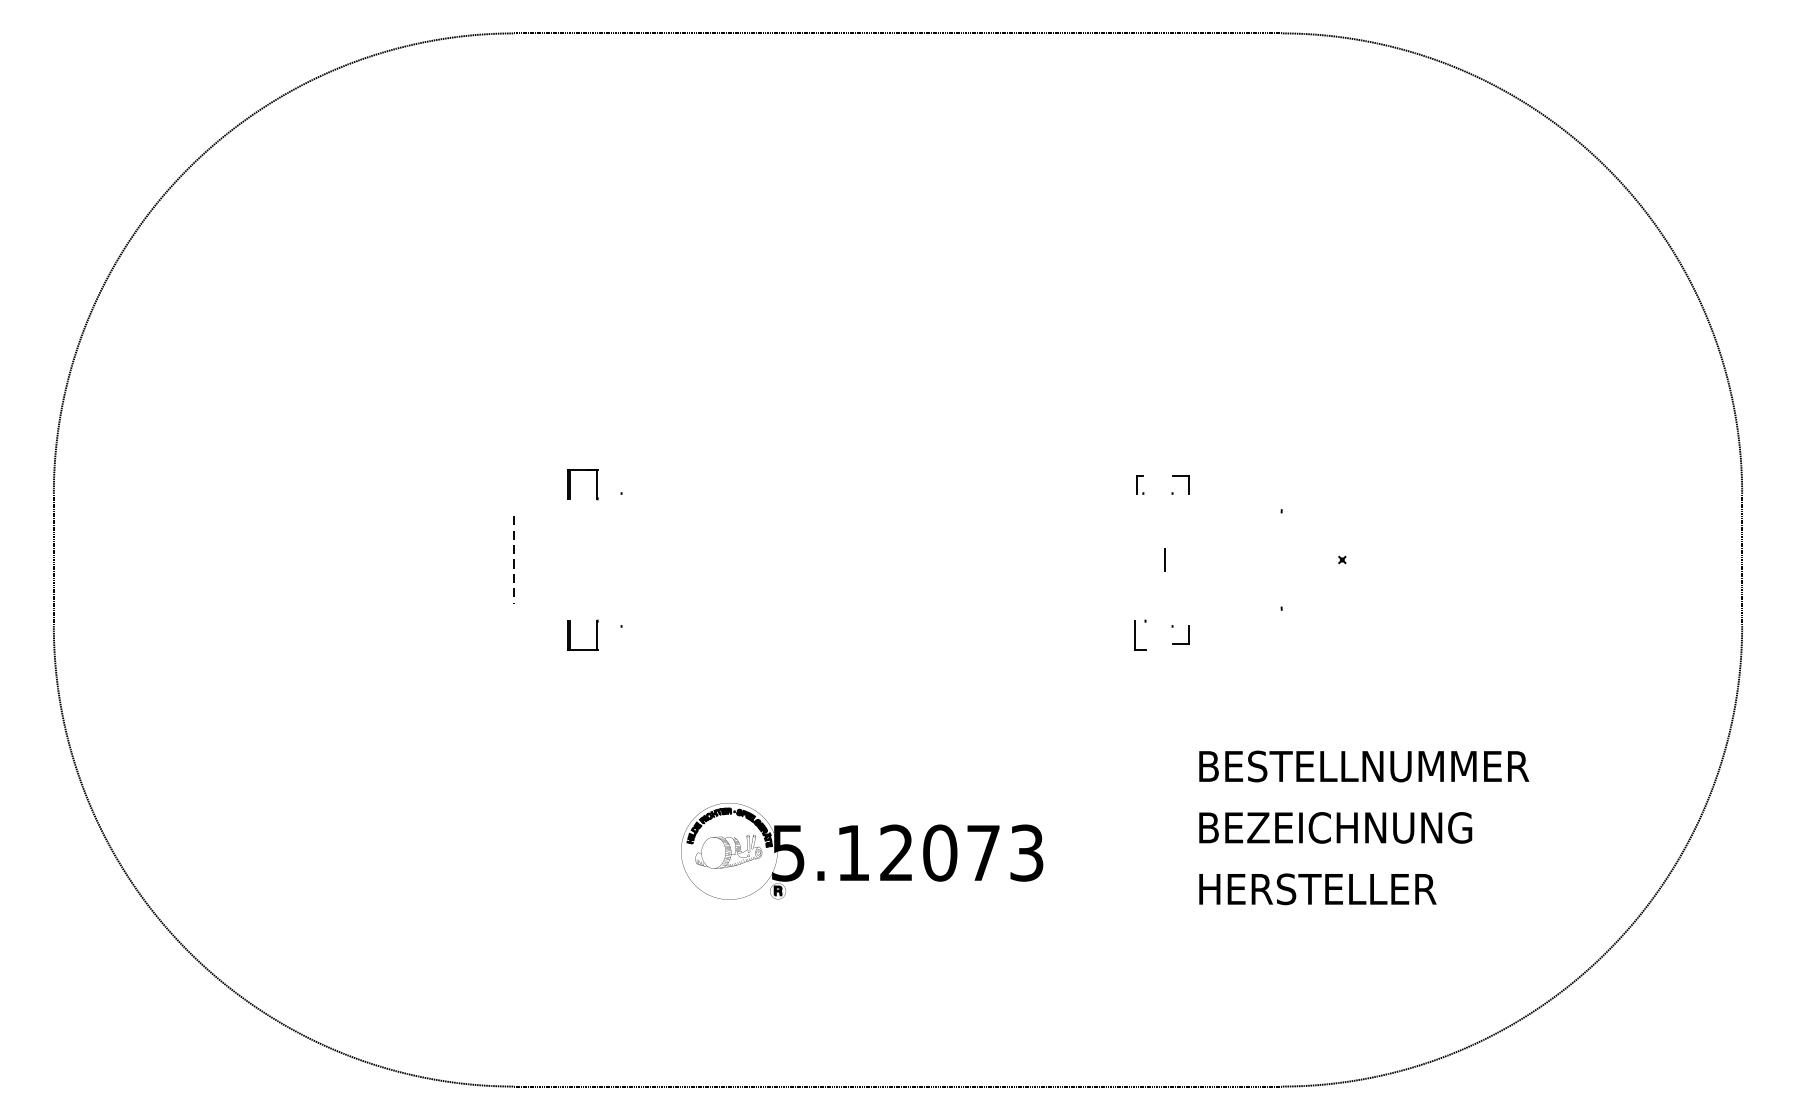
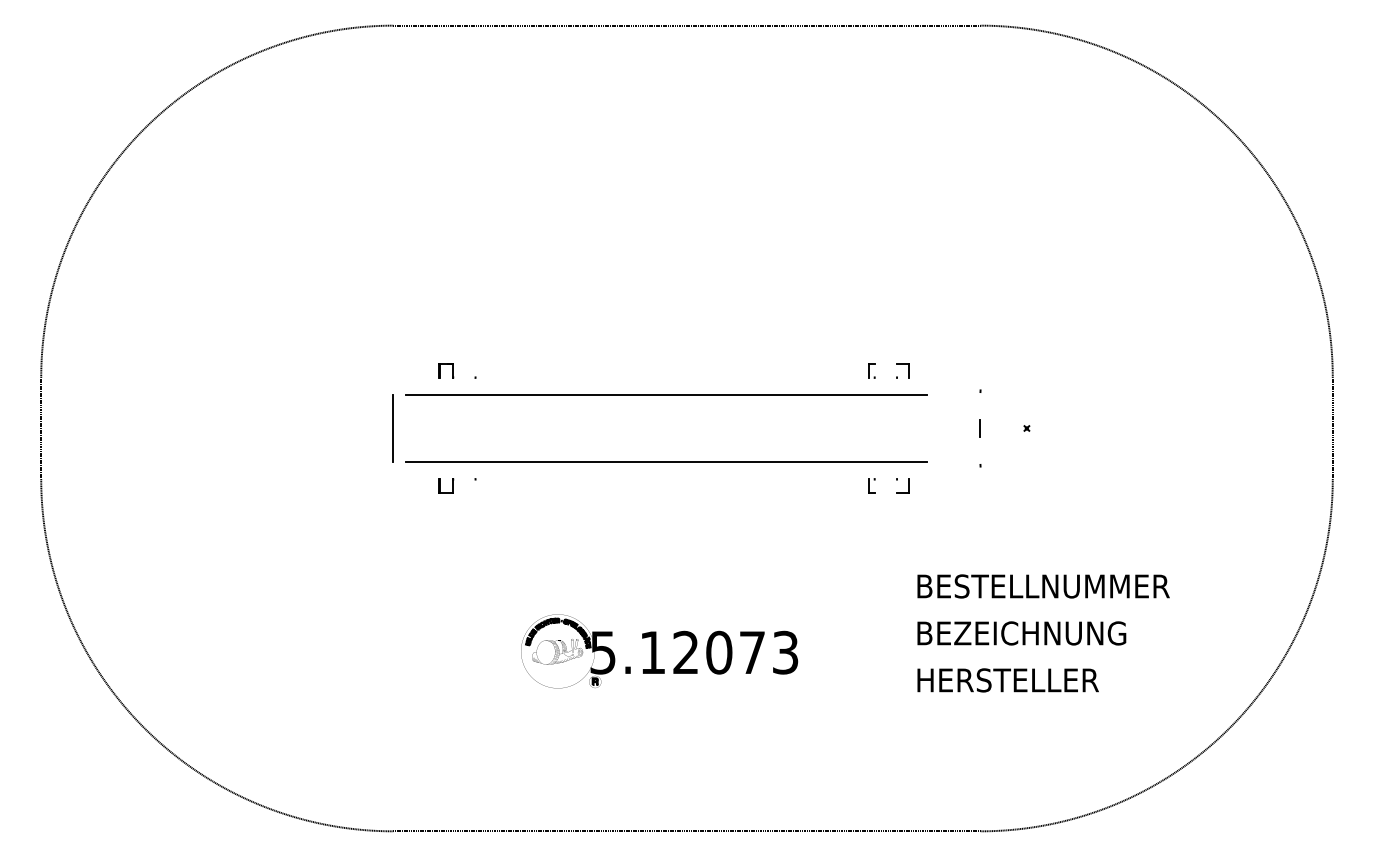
part: (583, 484) -> (446, 370), size x0.62
line: (871, 516) -> (666, 395), added
line: (514, 560) -> (393, 428), dashed -> solid
line: (1164, 560) -> (979, 428), moved
line: (871, 603) -> (666, 461), added
part: (583, 634) -> (446, 485), size x0.62
part: (1139, 634) -> (871, 485), size x0.62

